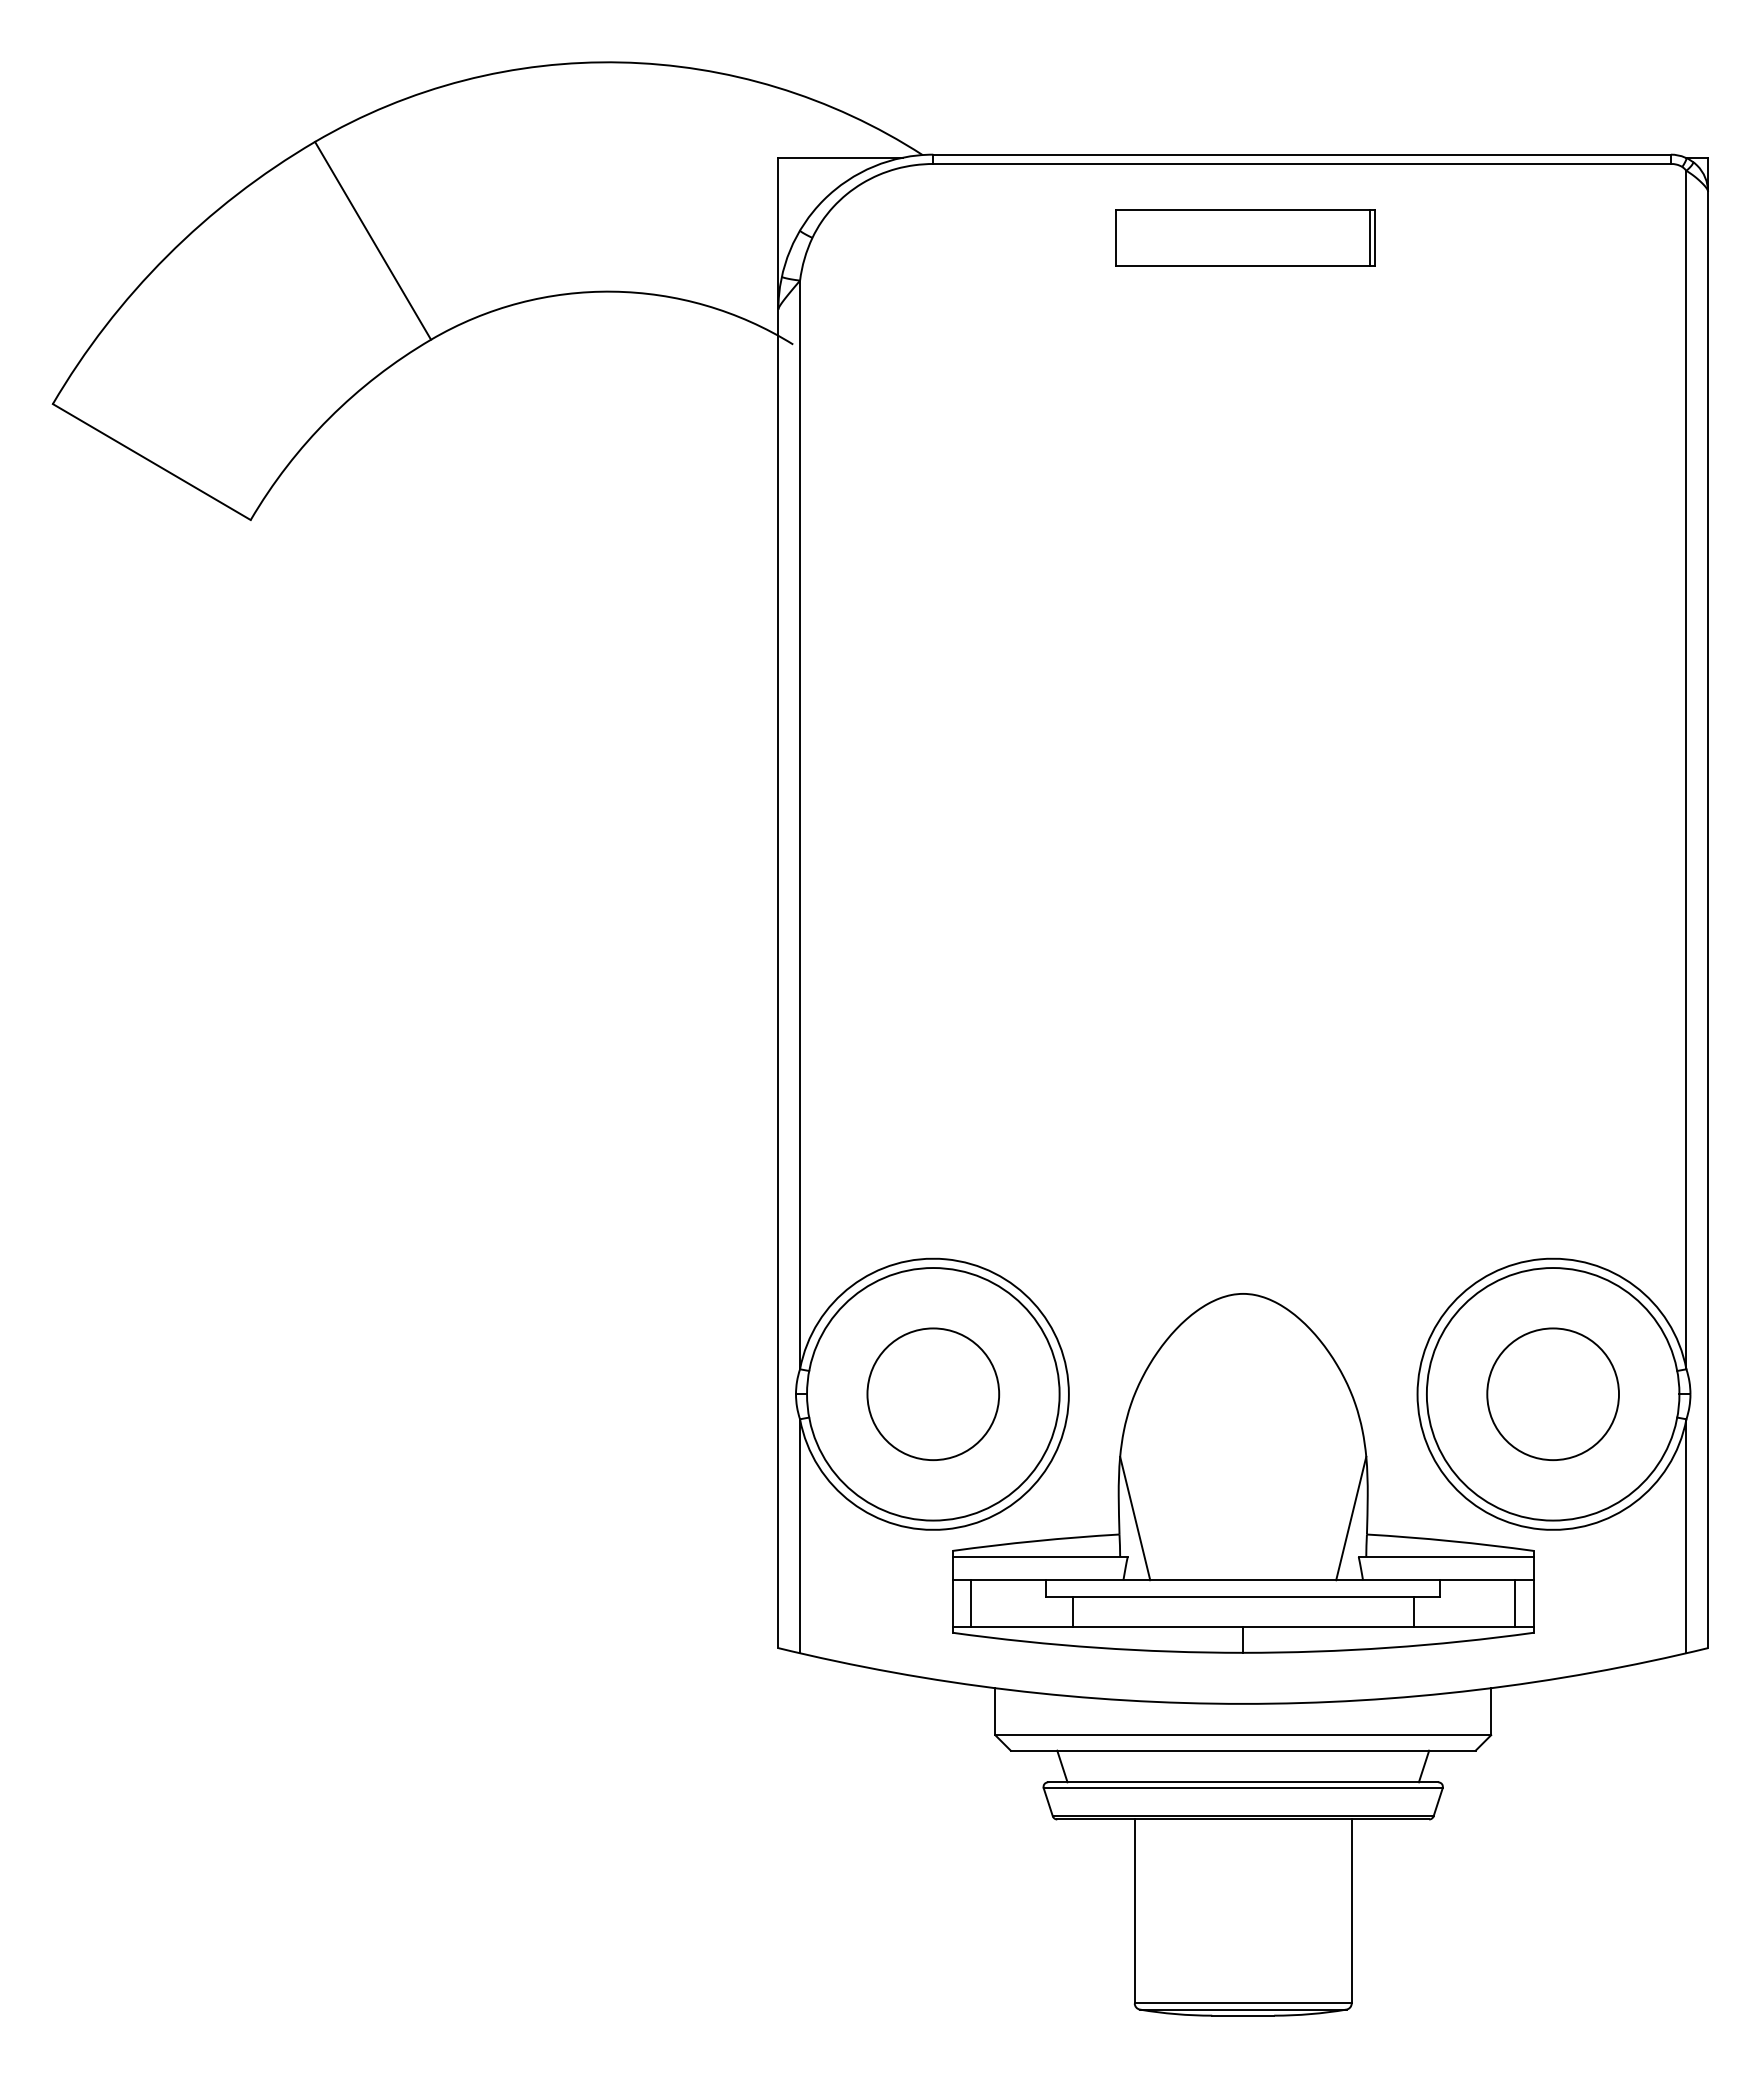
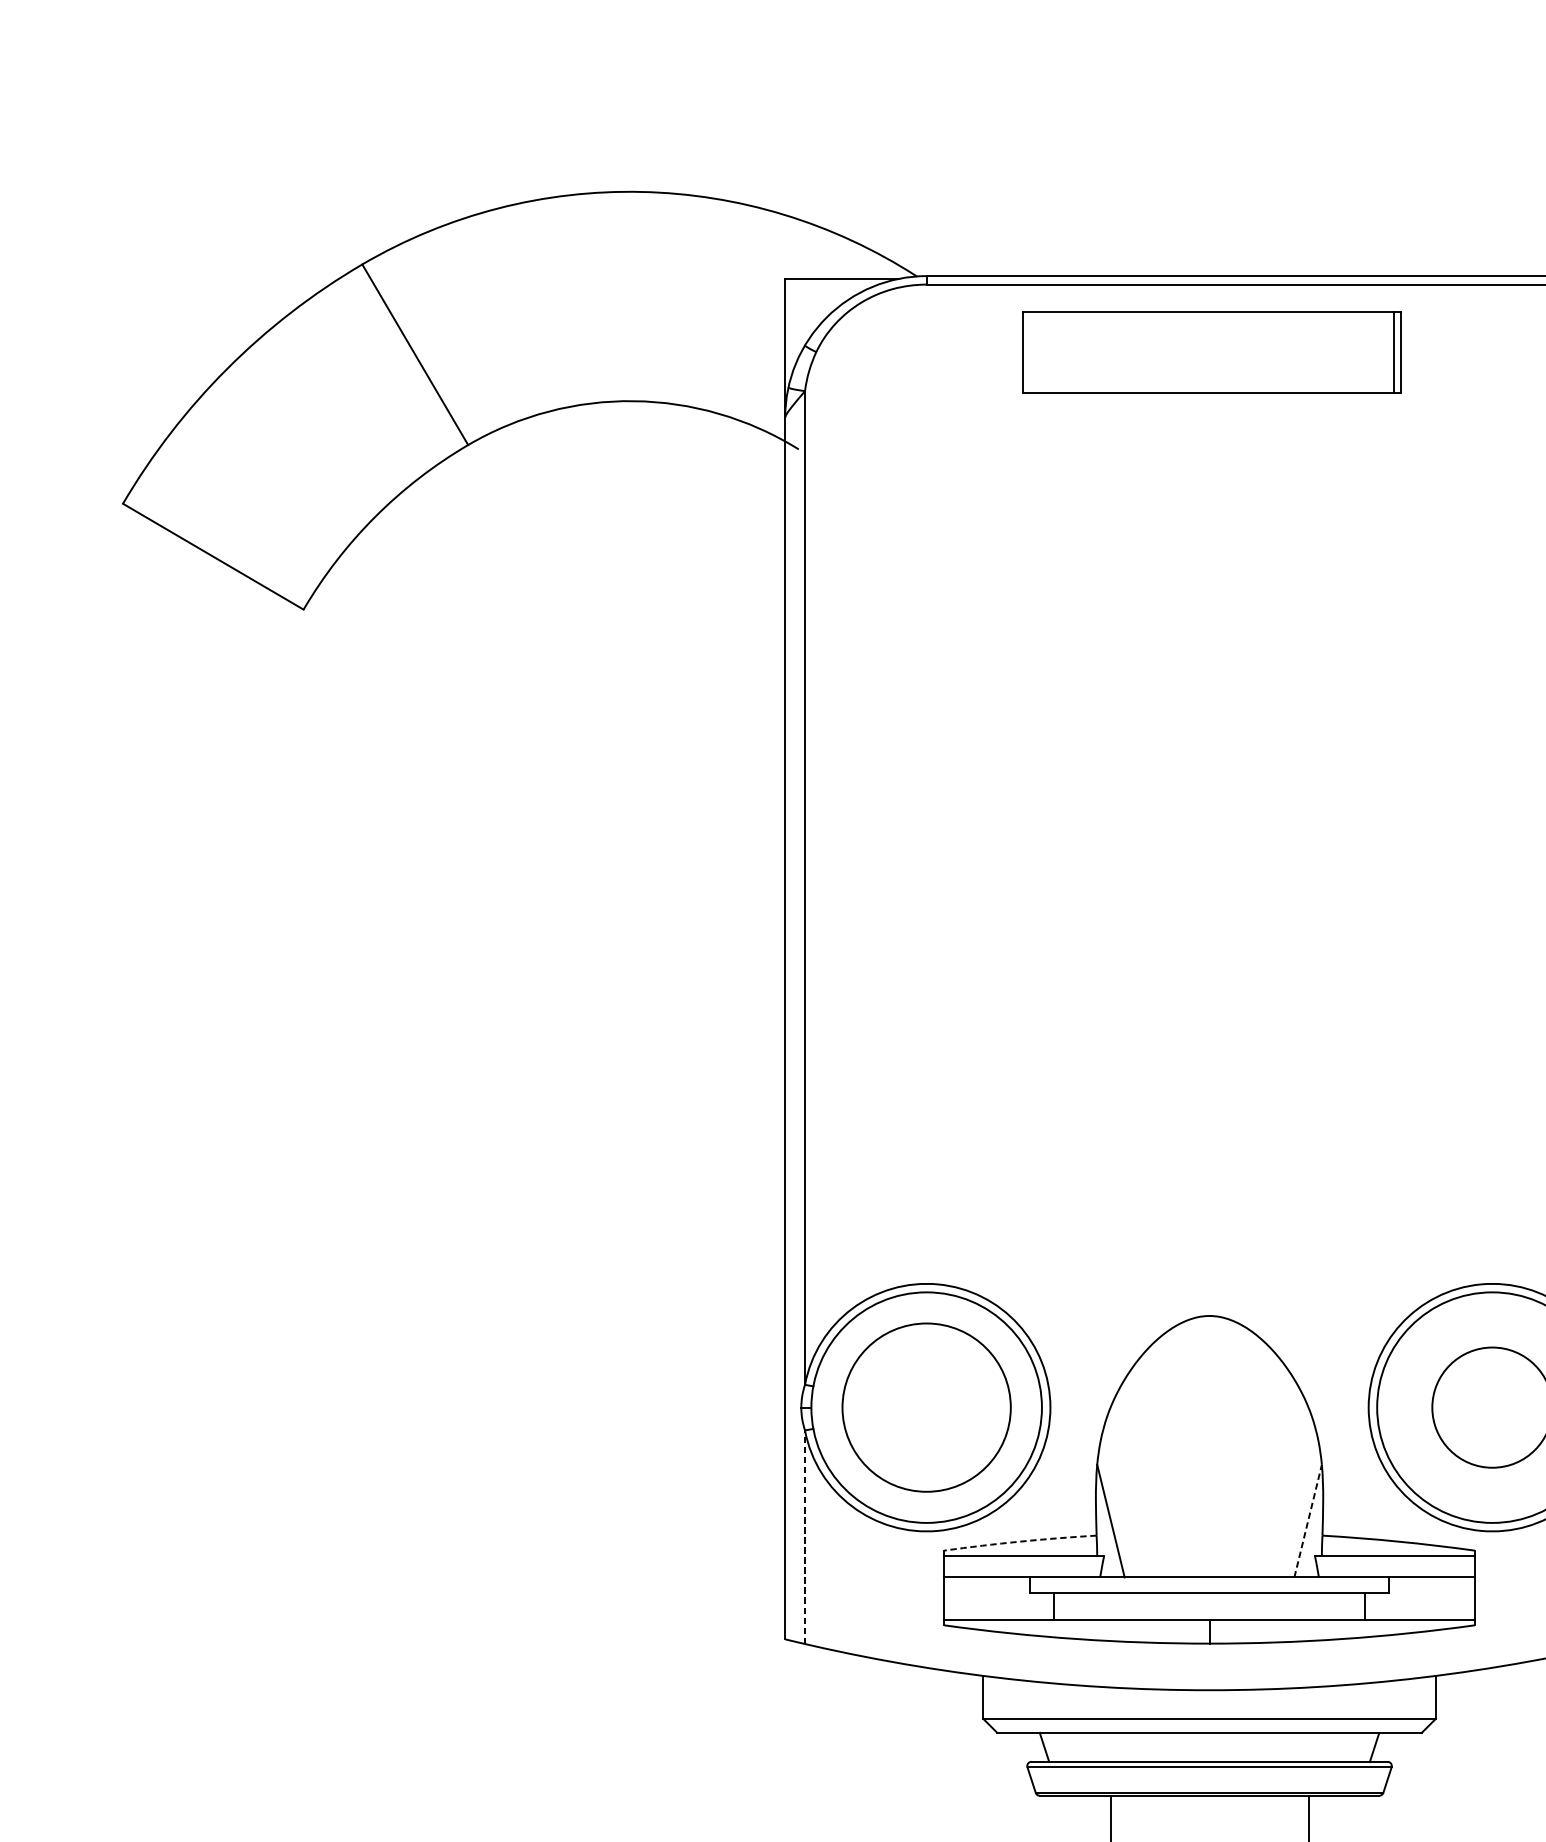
part: (1245, 237) -> (1211, 351), size x1.6
circle: (933, 1394) -> (926, 1407), size x1.4
line: (1351, 1518) -> (1308, 1521), solid -> dashed
line: (800, 1536) -> (805, 1537), solid -> dashed
arc: (1035, 1541) -> (1019, 1542), solid -> dashed
line: (971, 1603) -> (961, 1598), removed
line: (1515, 1603) -> (1458, 1598), removed

